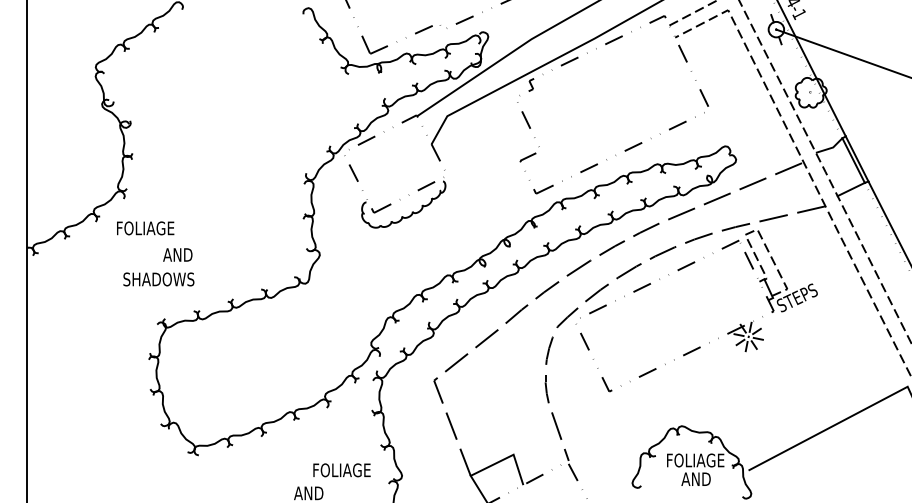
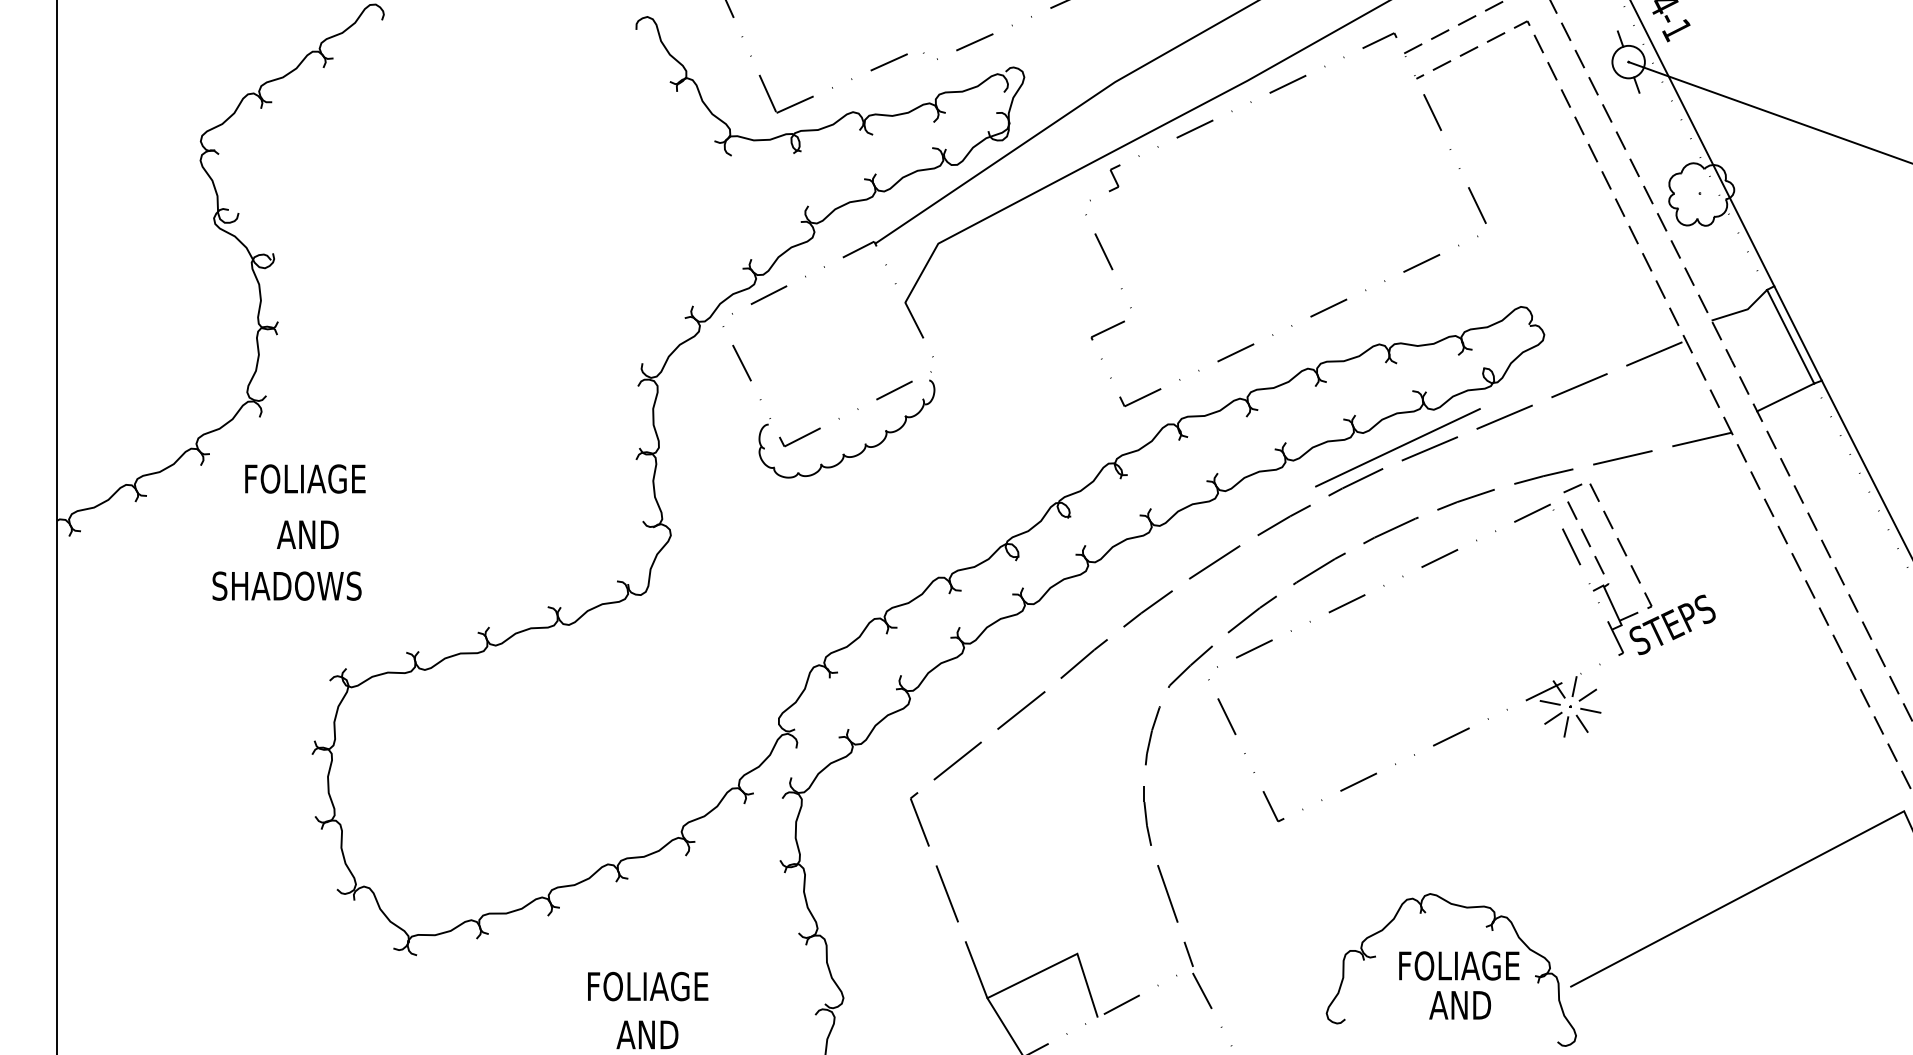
line: (666, 213) -> (1398, 447), added
text: (177, 254) -> (307, 533), moved
text: (158, 279) -> (286, 586), moved
text: (341, 470) -> (647, 986), moved

